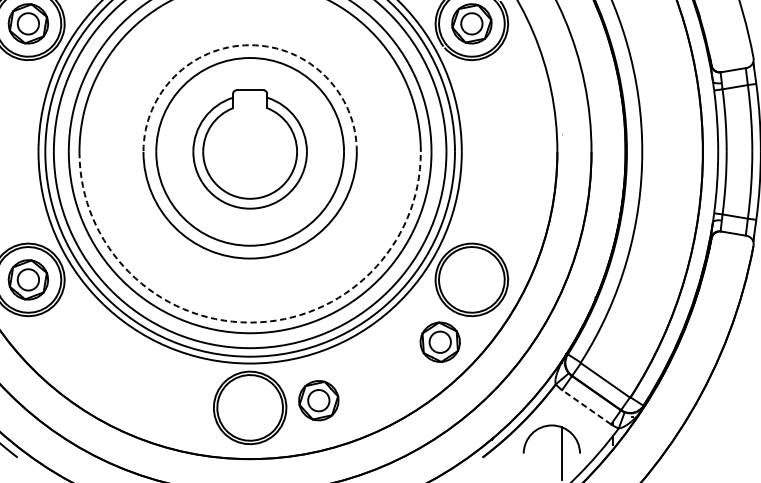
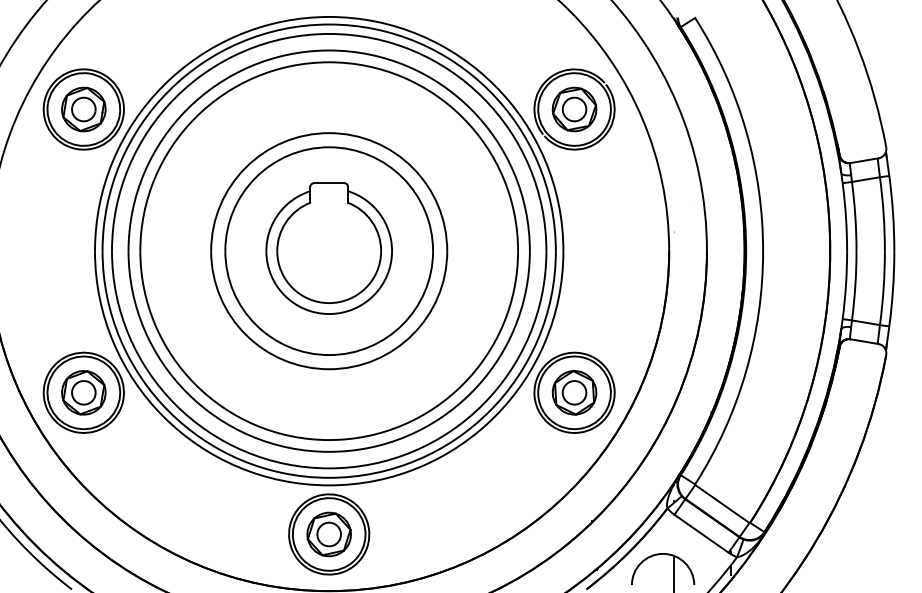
arc: (250, 45) -> (329, 133), dashed -> solid
arc: (250, 322) -> (329, 440), dashed -> solid
part: (440, 341) -> (574, 392), moved
part: (318, 400) -> (328, 534), moved
line: (586, 407) -> (701, 533), dashed -> solid

